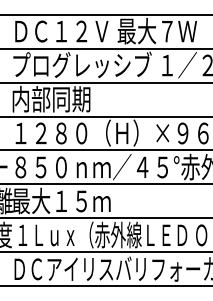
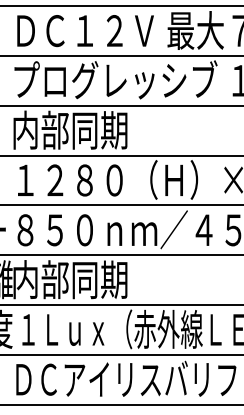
text: (61, 200) -> (85, 278), 最大１５ｍ -> 内部同期

